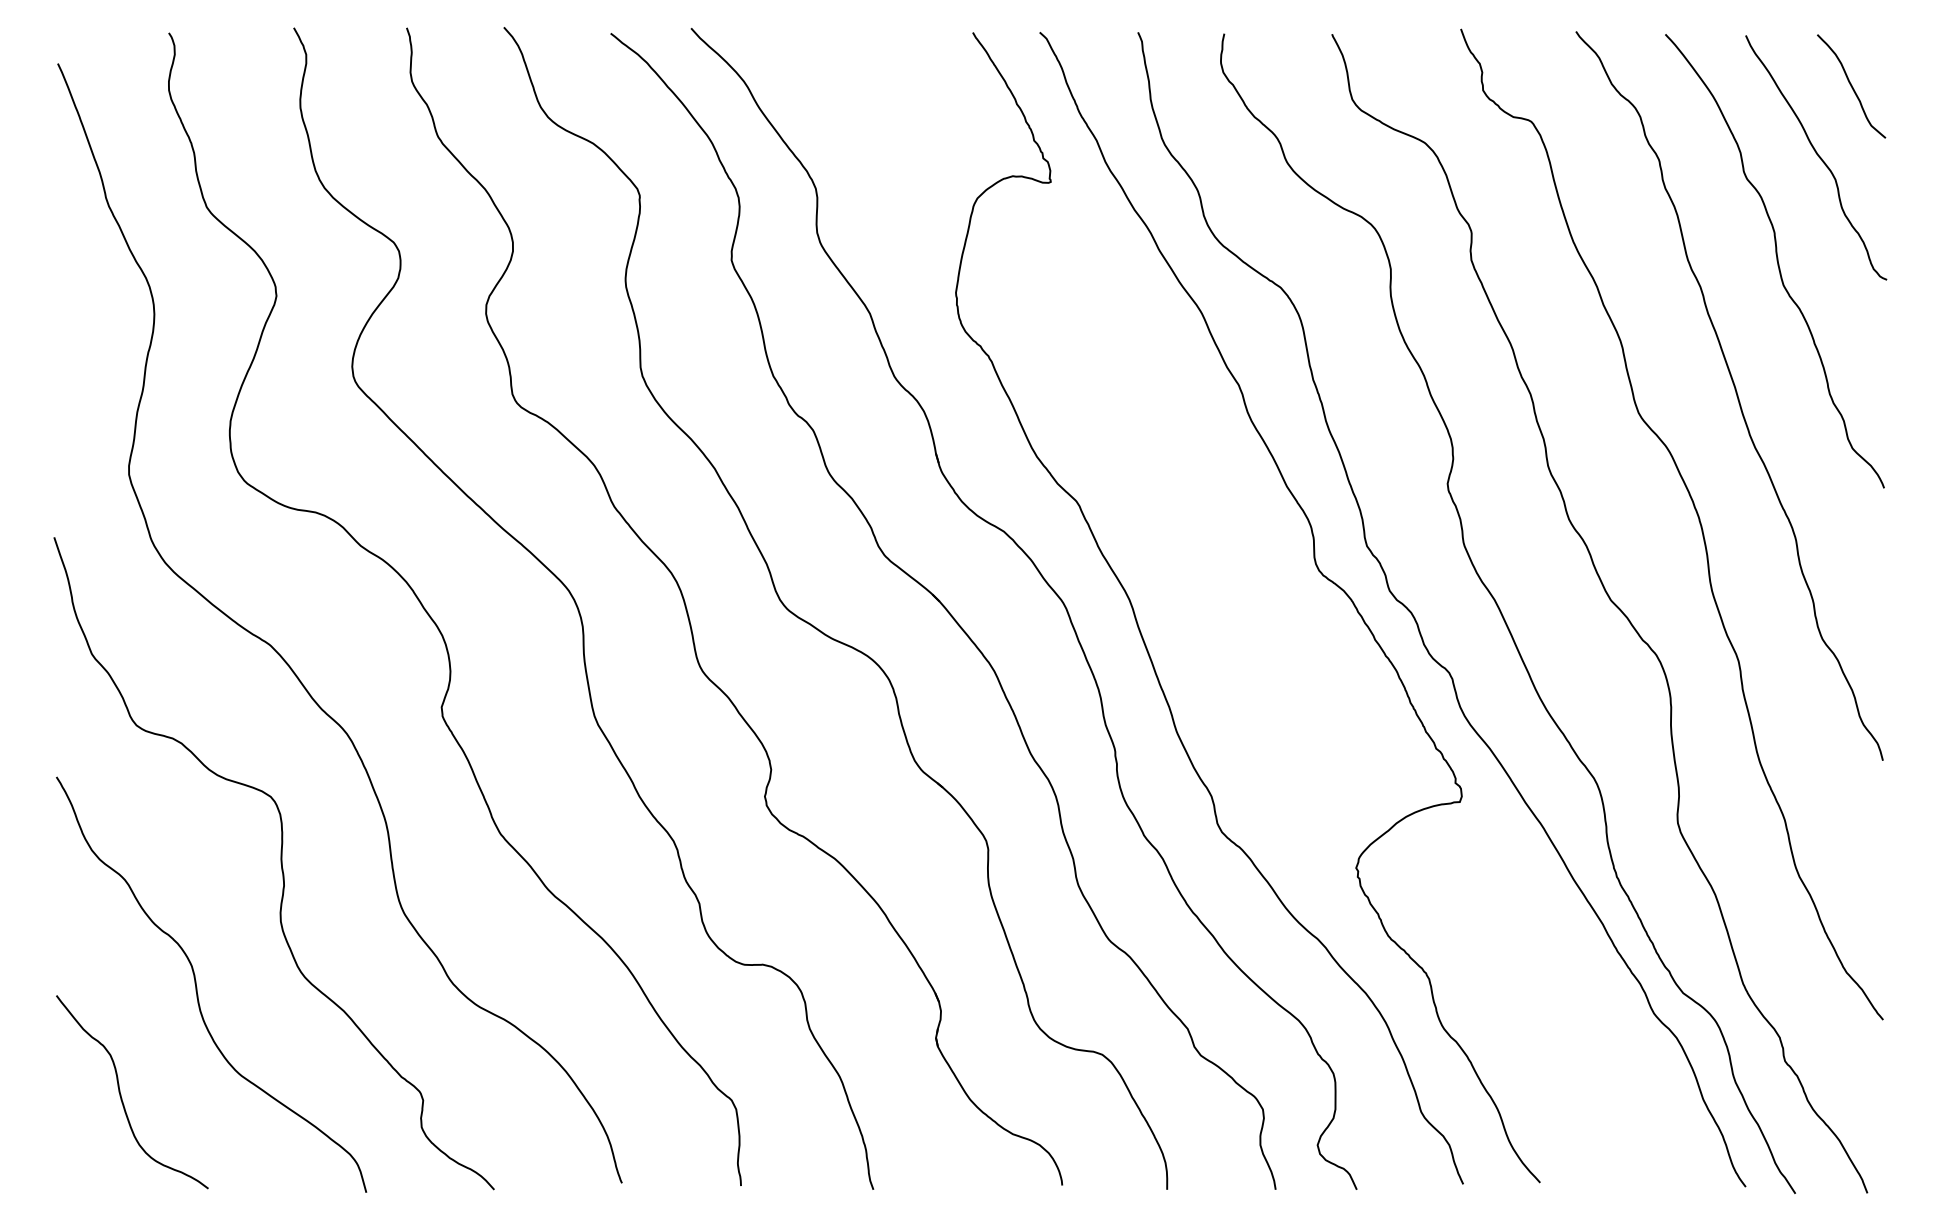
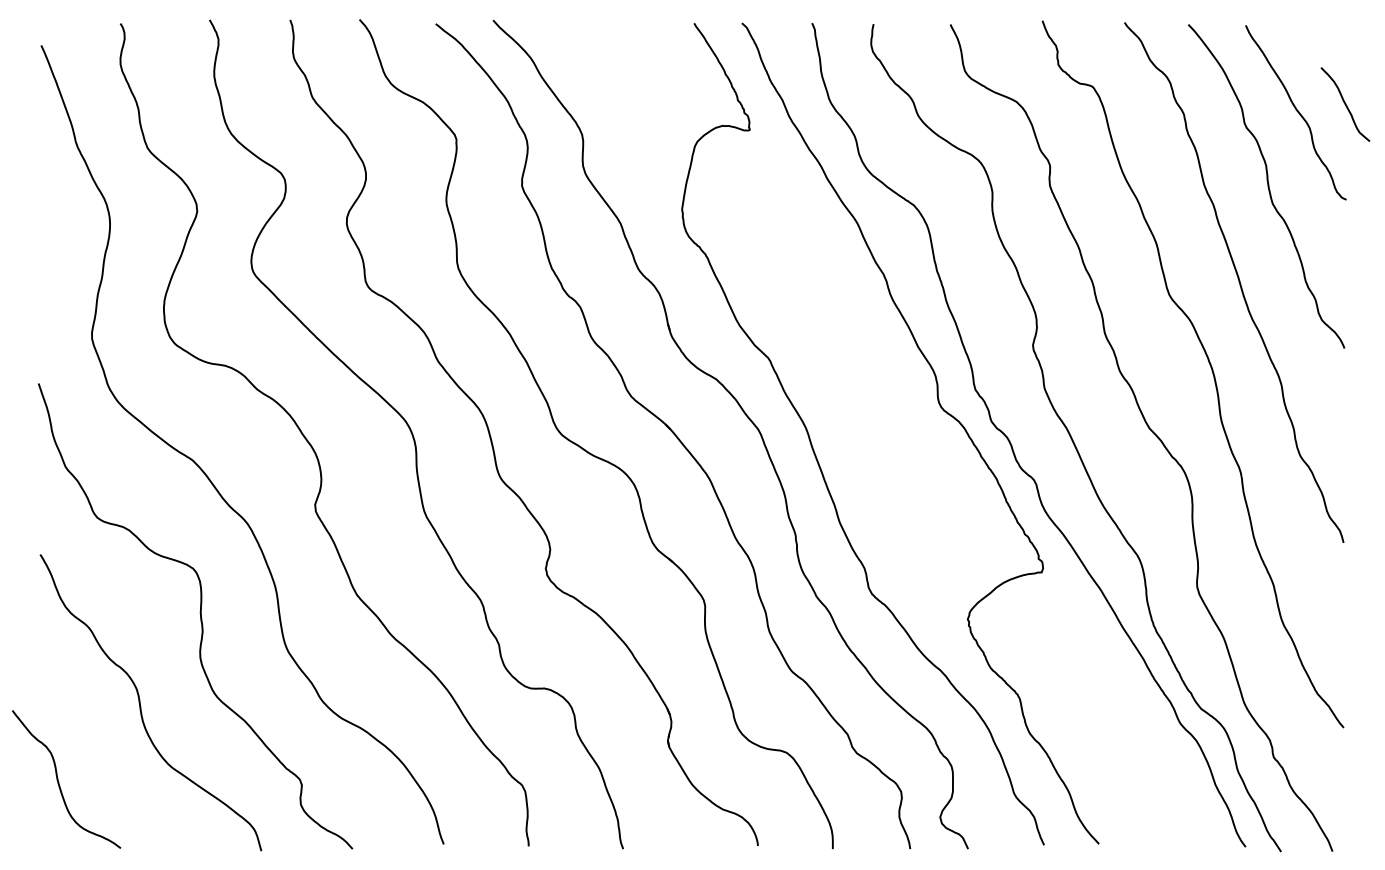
curve: (1851, 86) -> (1345, 104), moved
curve: (121, 1094) -> (58, 781), moved

